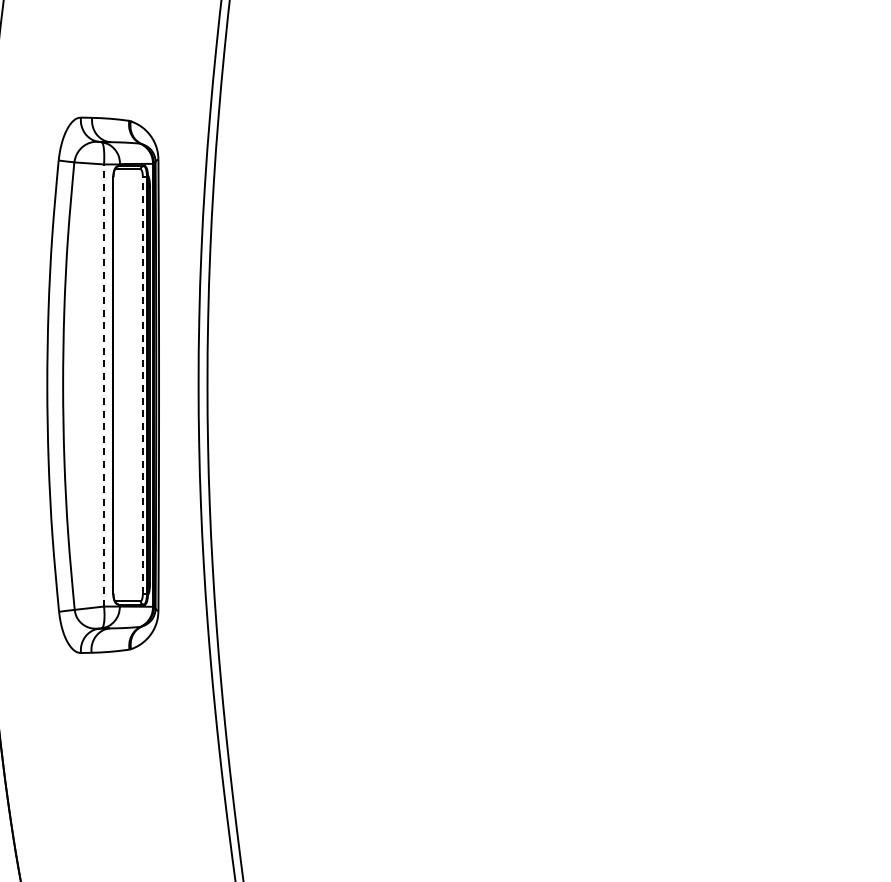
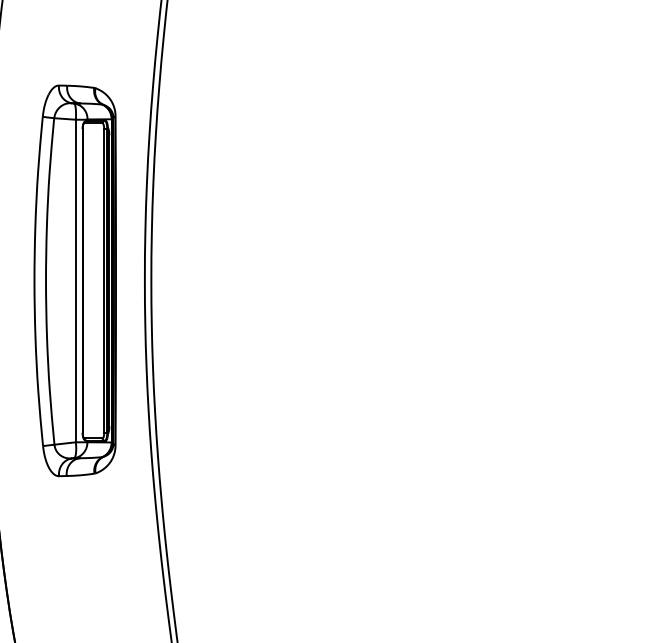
line: (142, 384) -> (103, 280), dashed -> solid
line: (104, 385) -> (76, 281), dashed -> solid

